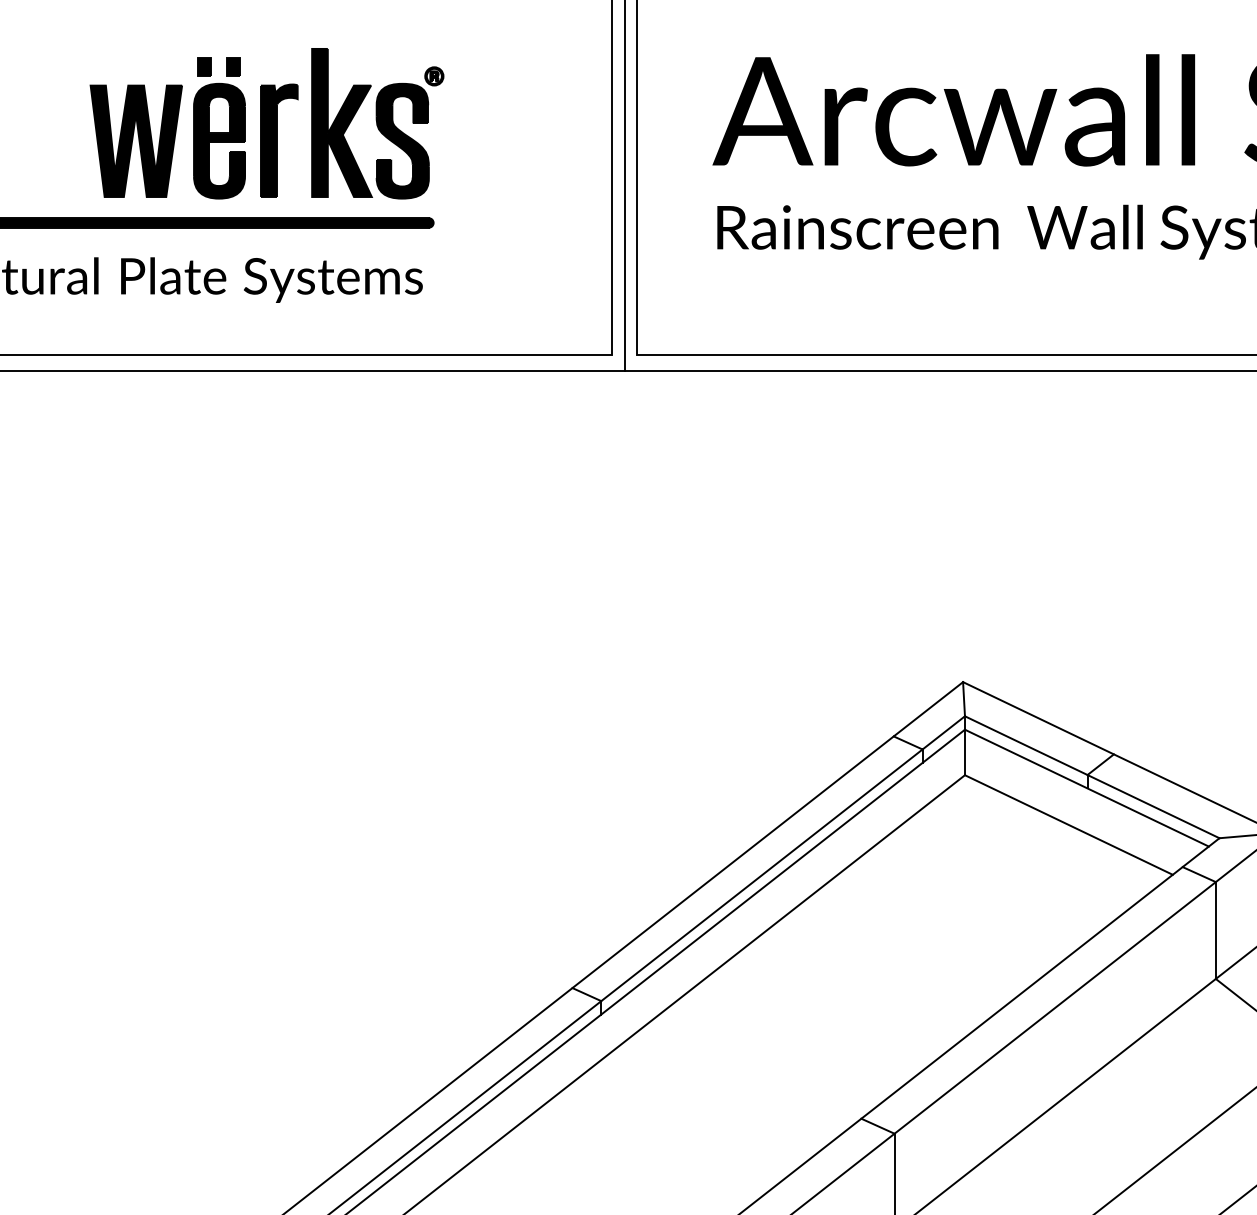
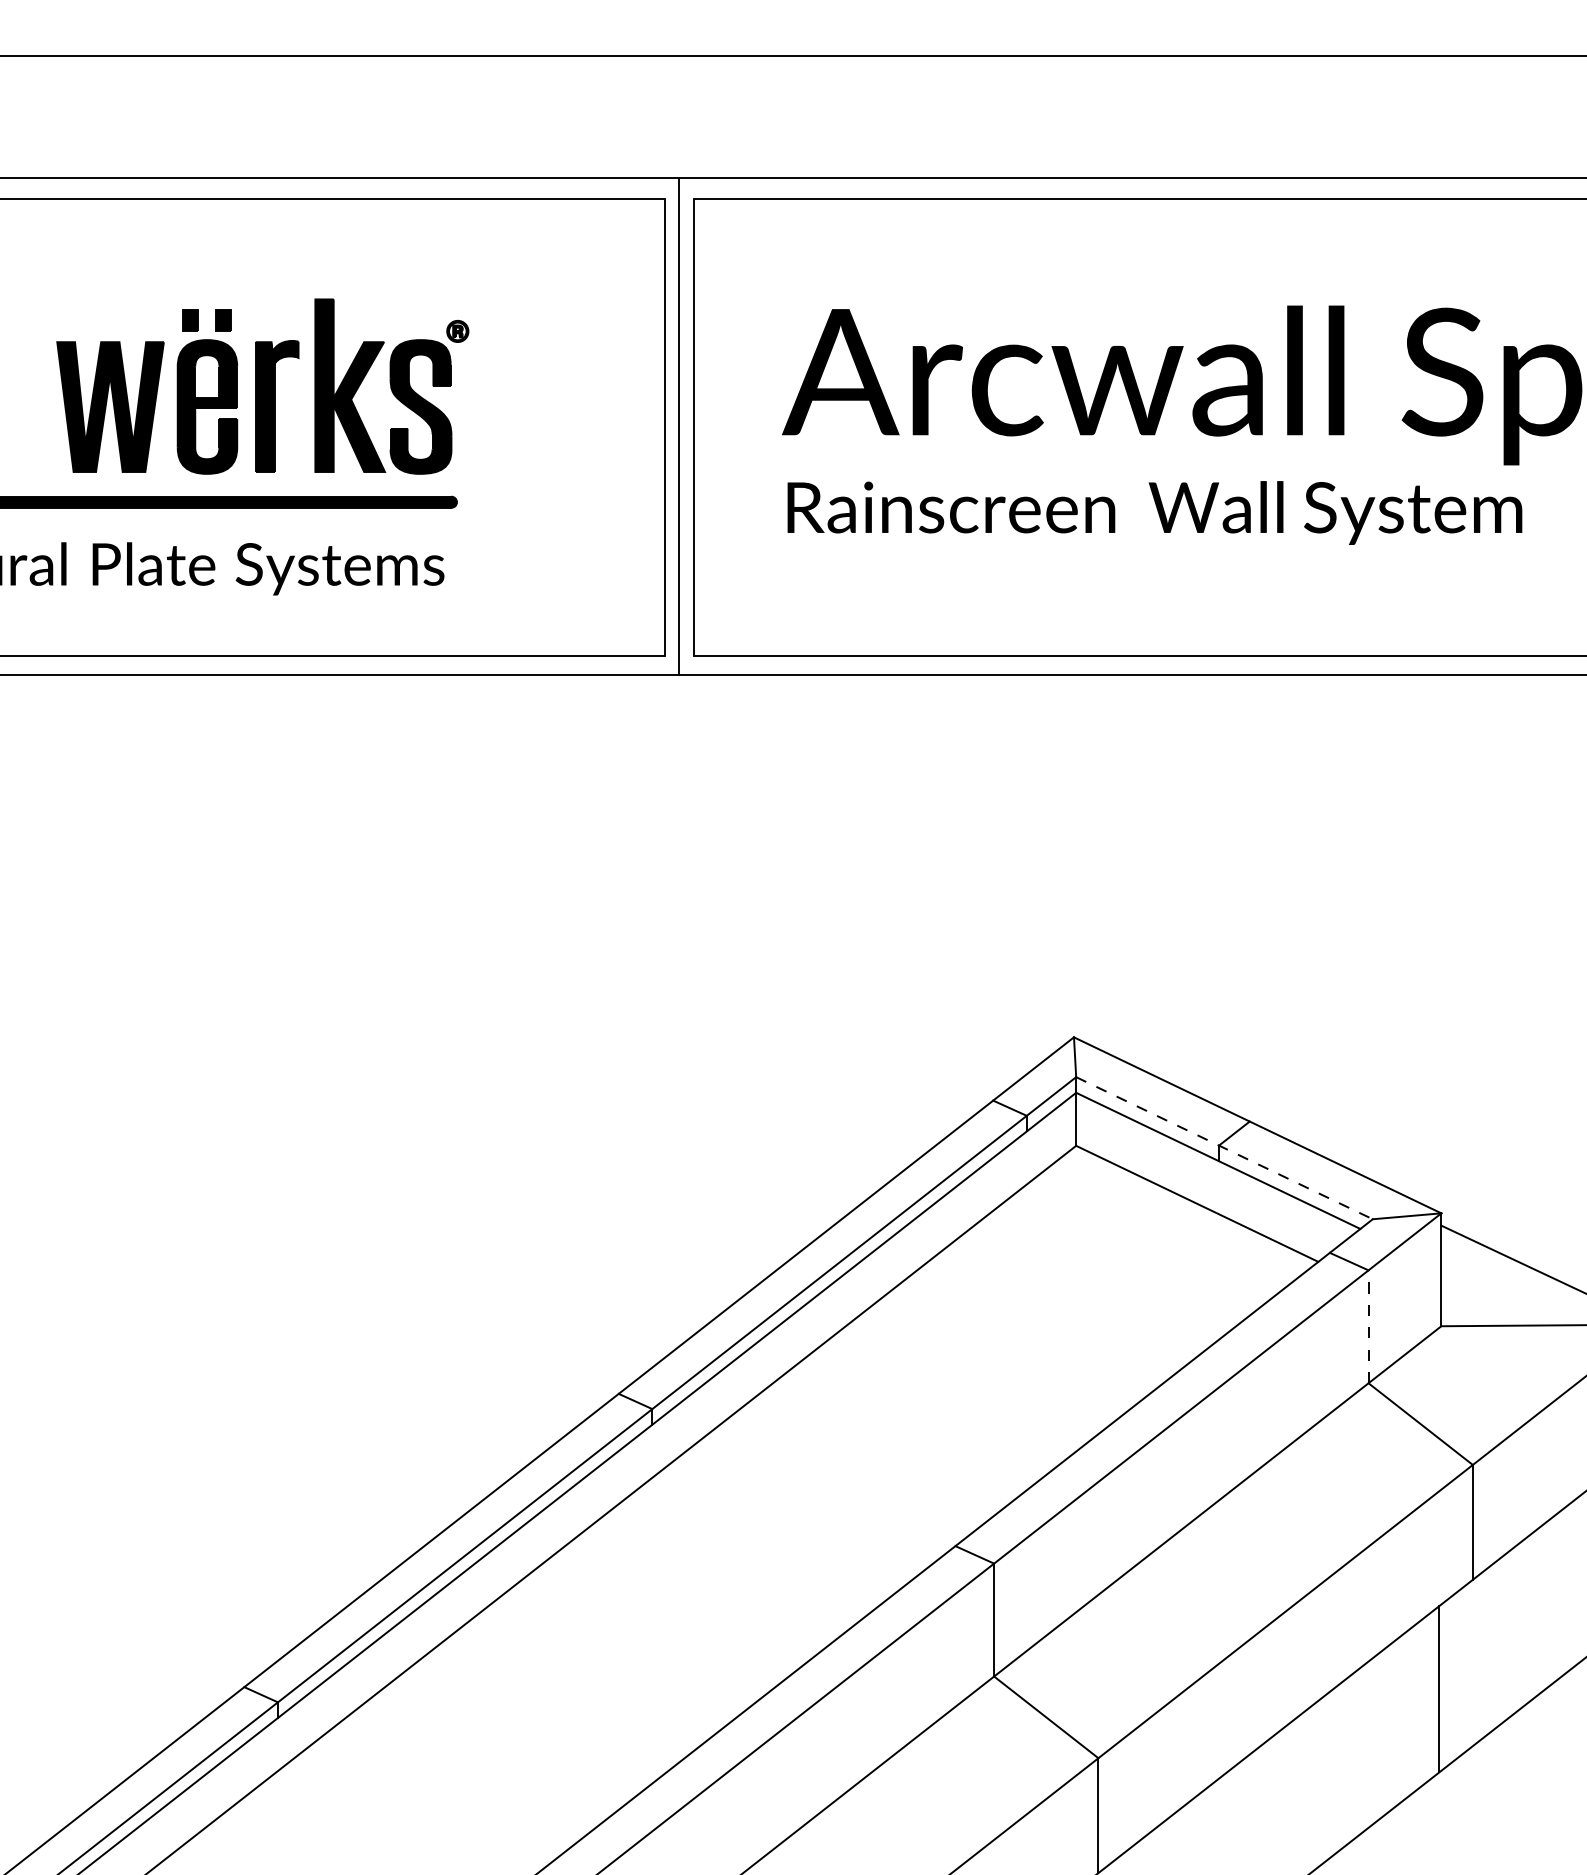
line: (1092, 777) -> (1224, 1148), solid -> dashed
line: (1215, 930) -> (1368, 1326), solid -> dashed

